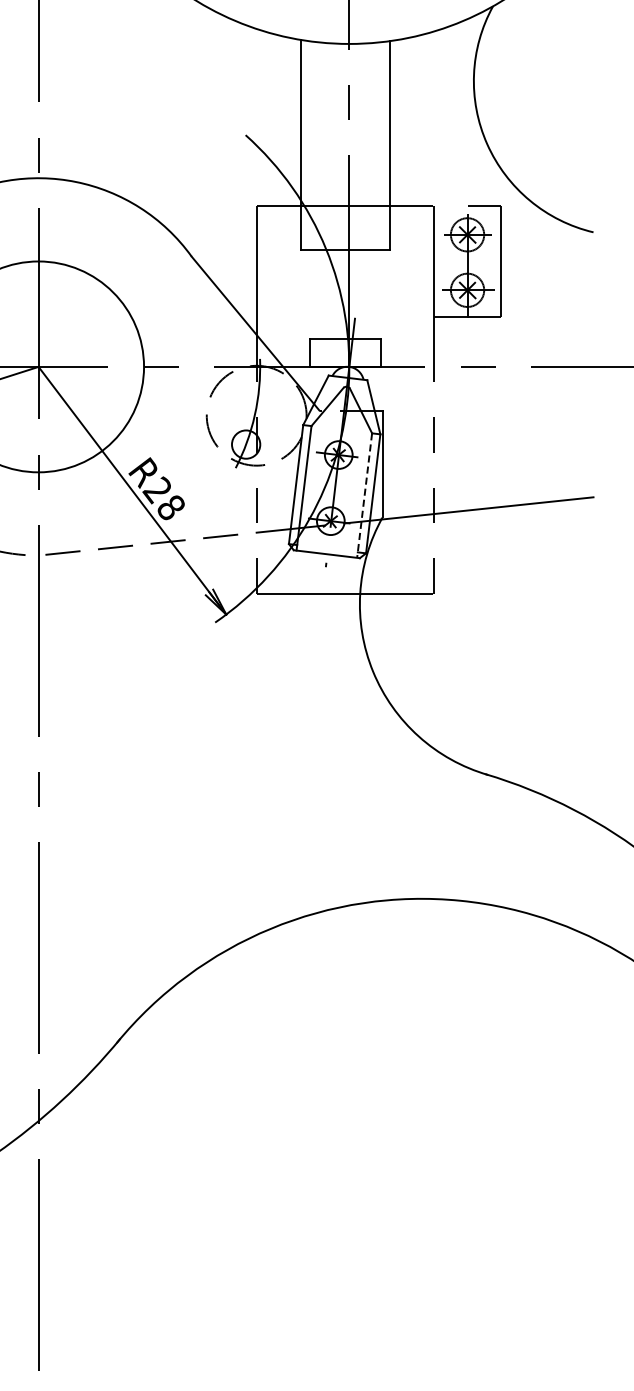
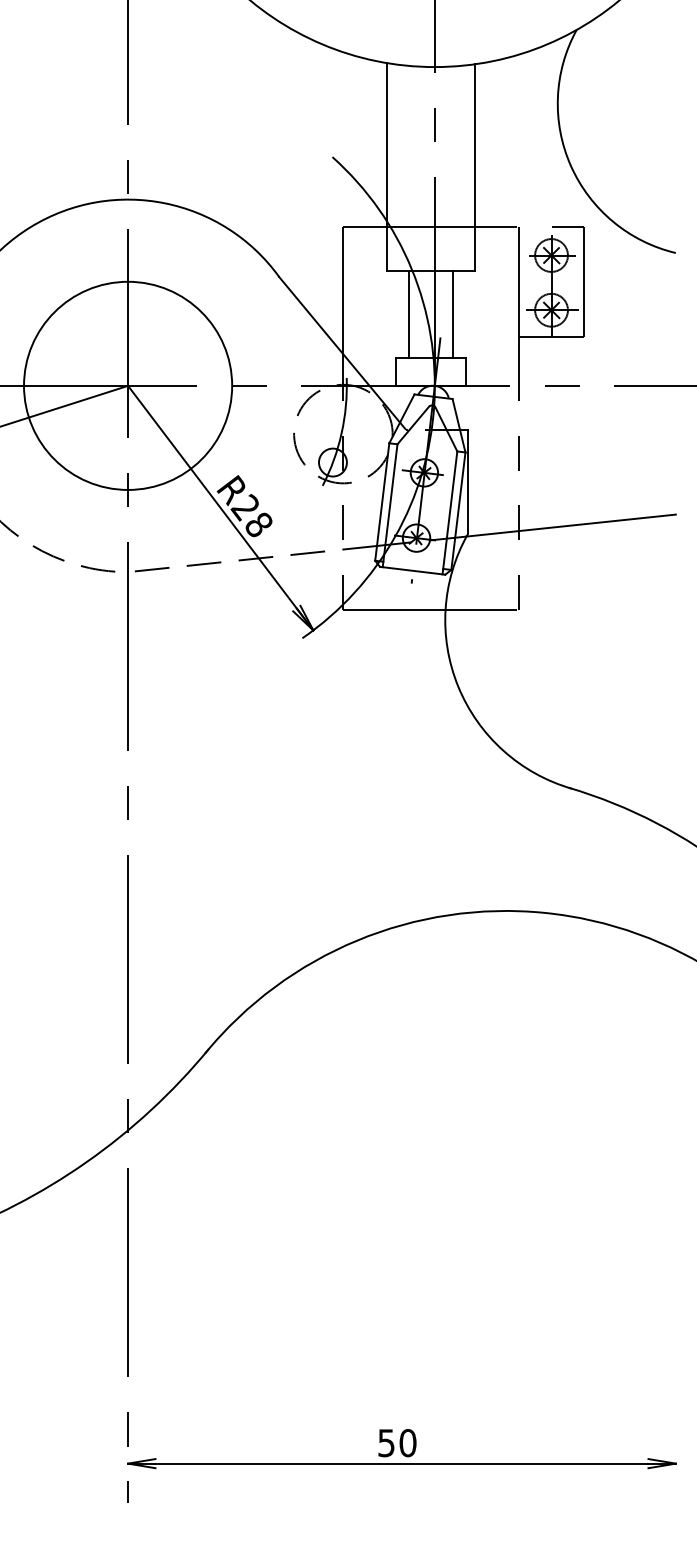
line: (323, 294) -> (409, 314), added
line: (367, 294) -> (452, 314), added
line: (364, 495) -> (449, 512), dashed -> solid

